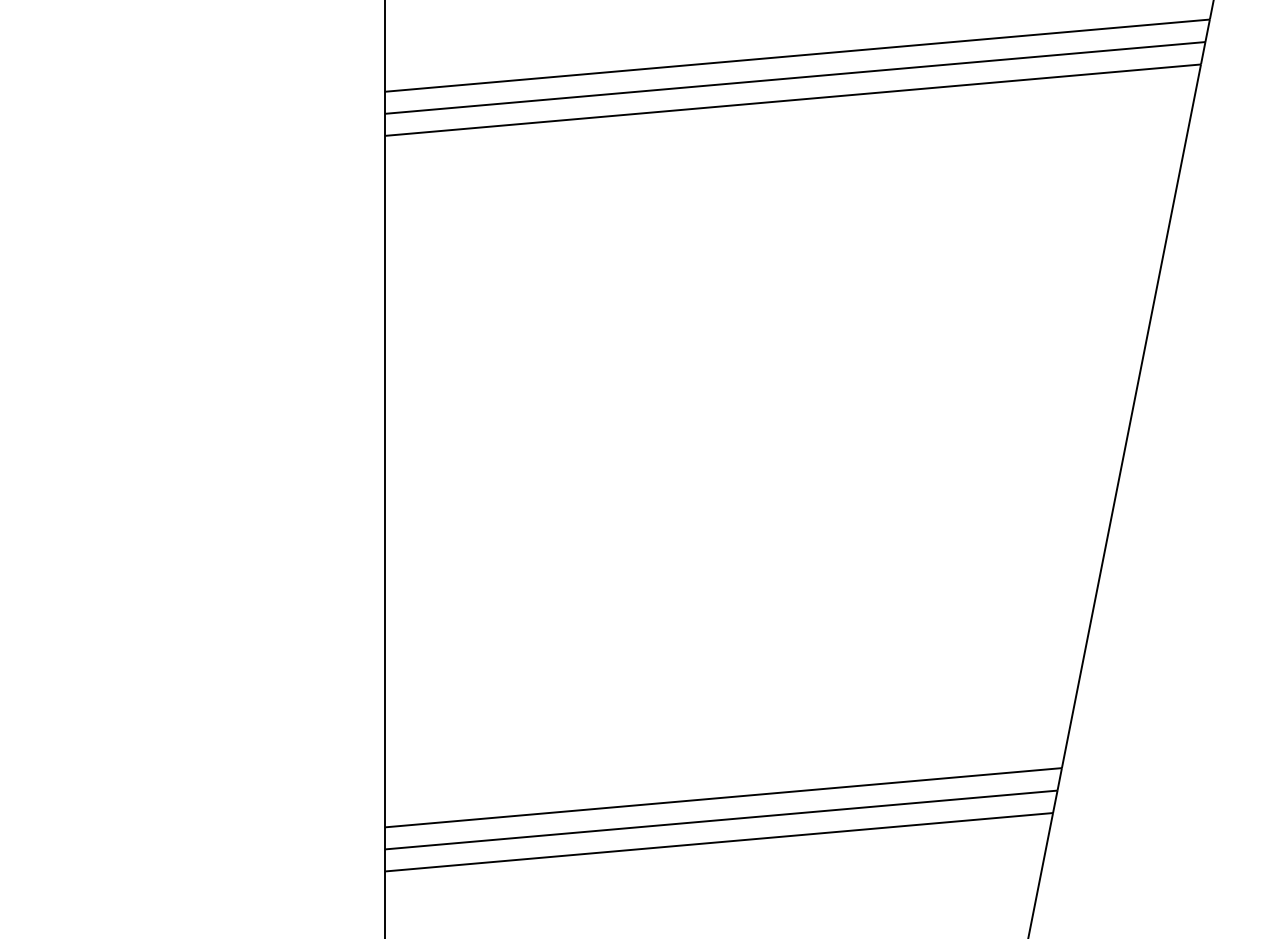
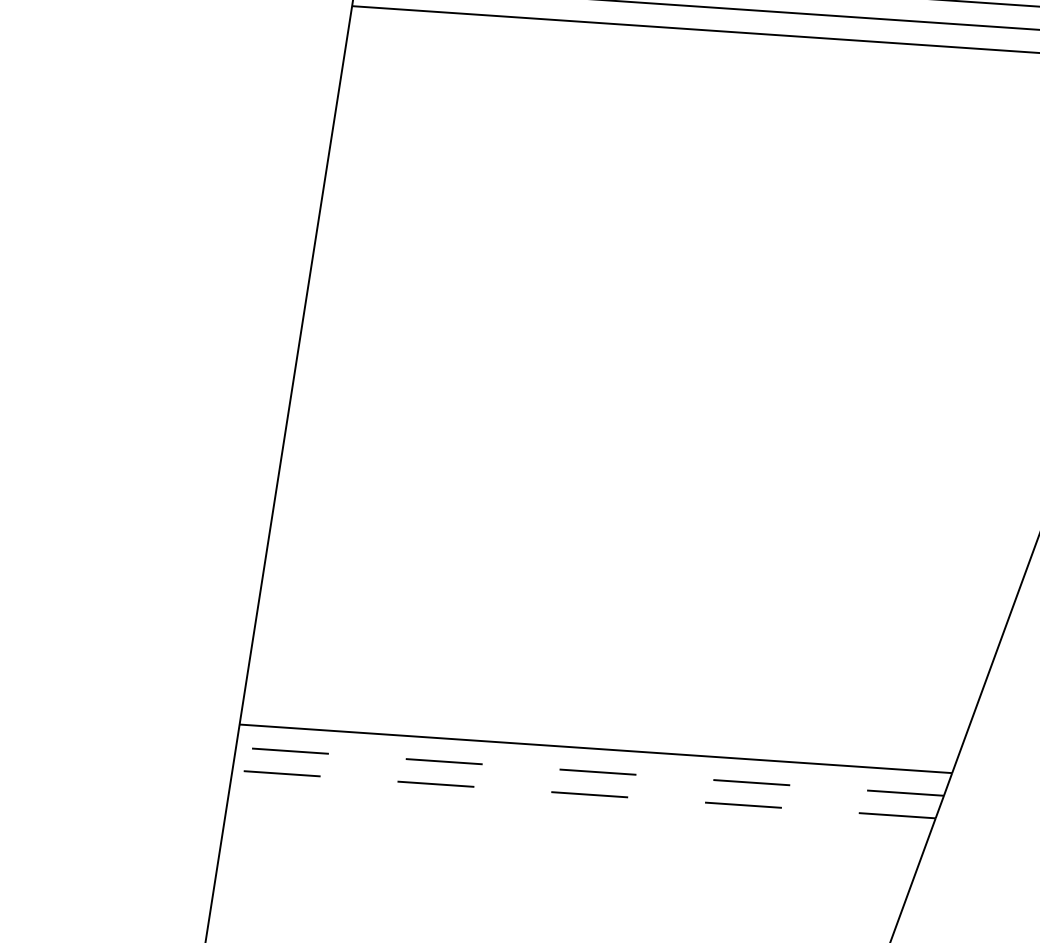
line: (720, 820) -> (588, 771), solid -> dashed
line: (718, 842) -> (583, 794), solid -> dashed

